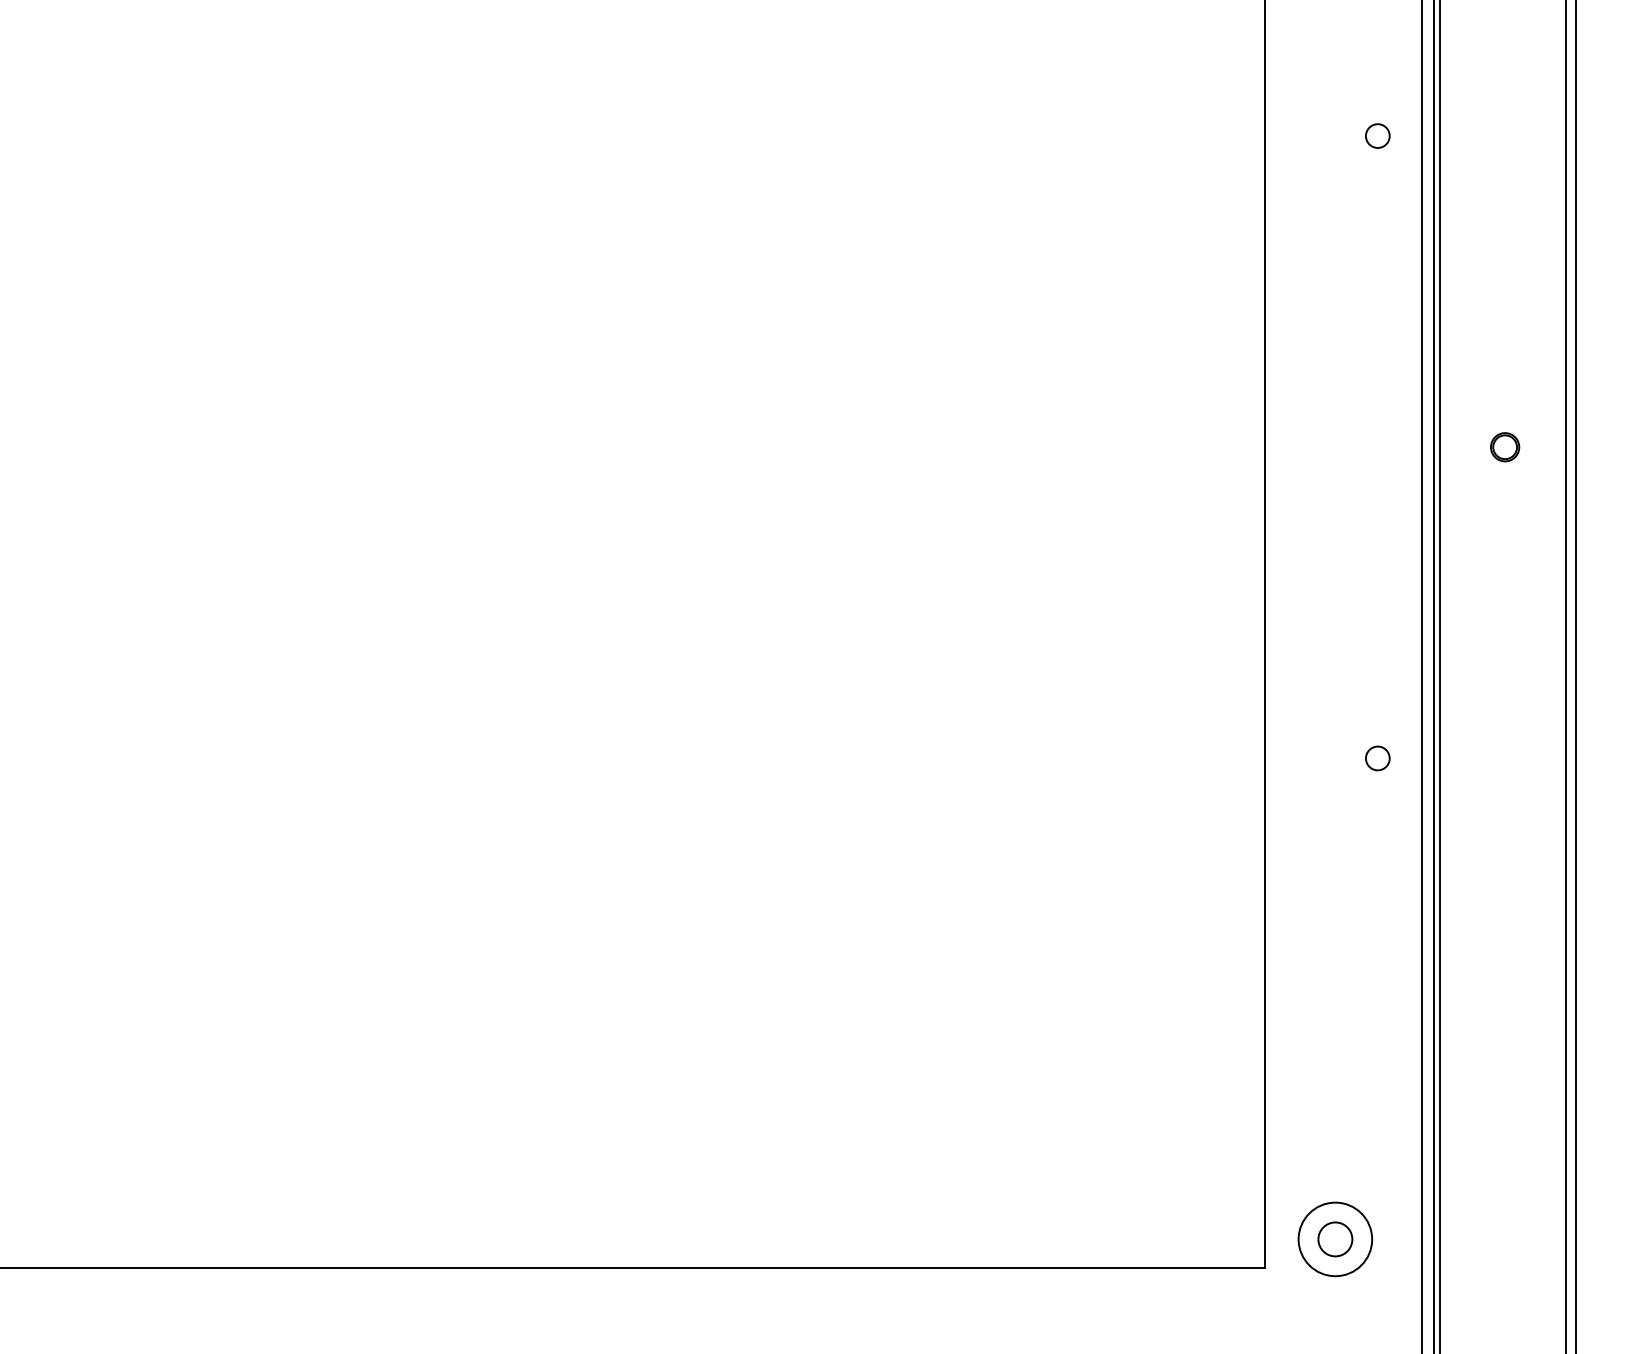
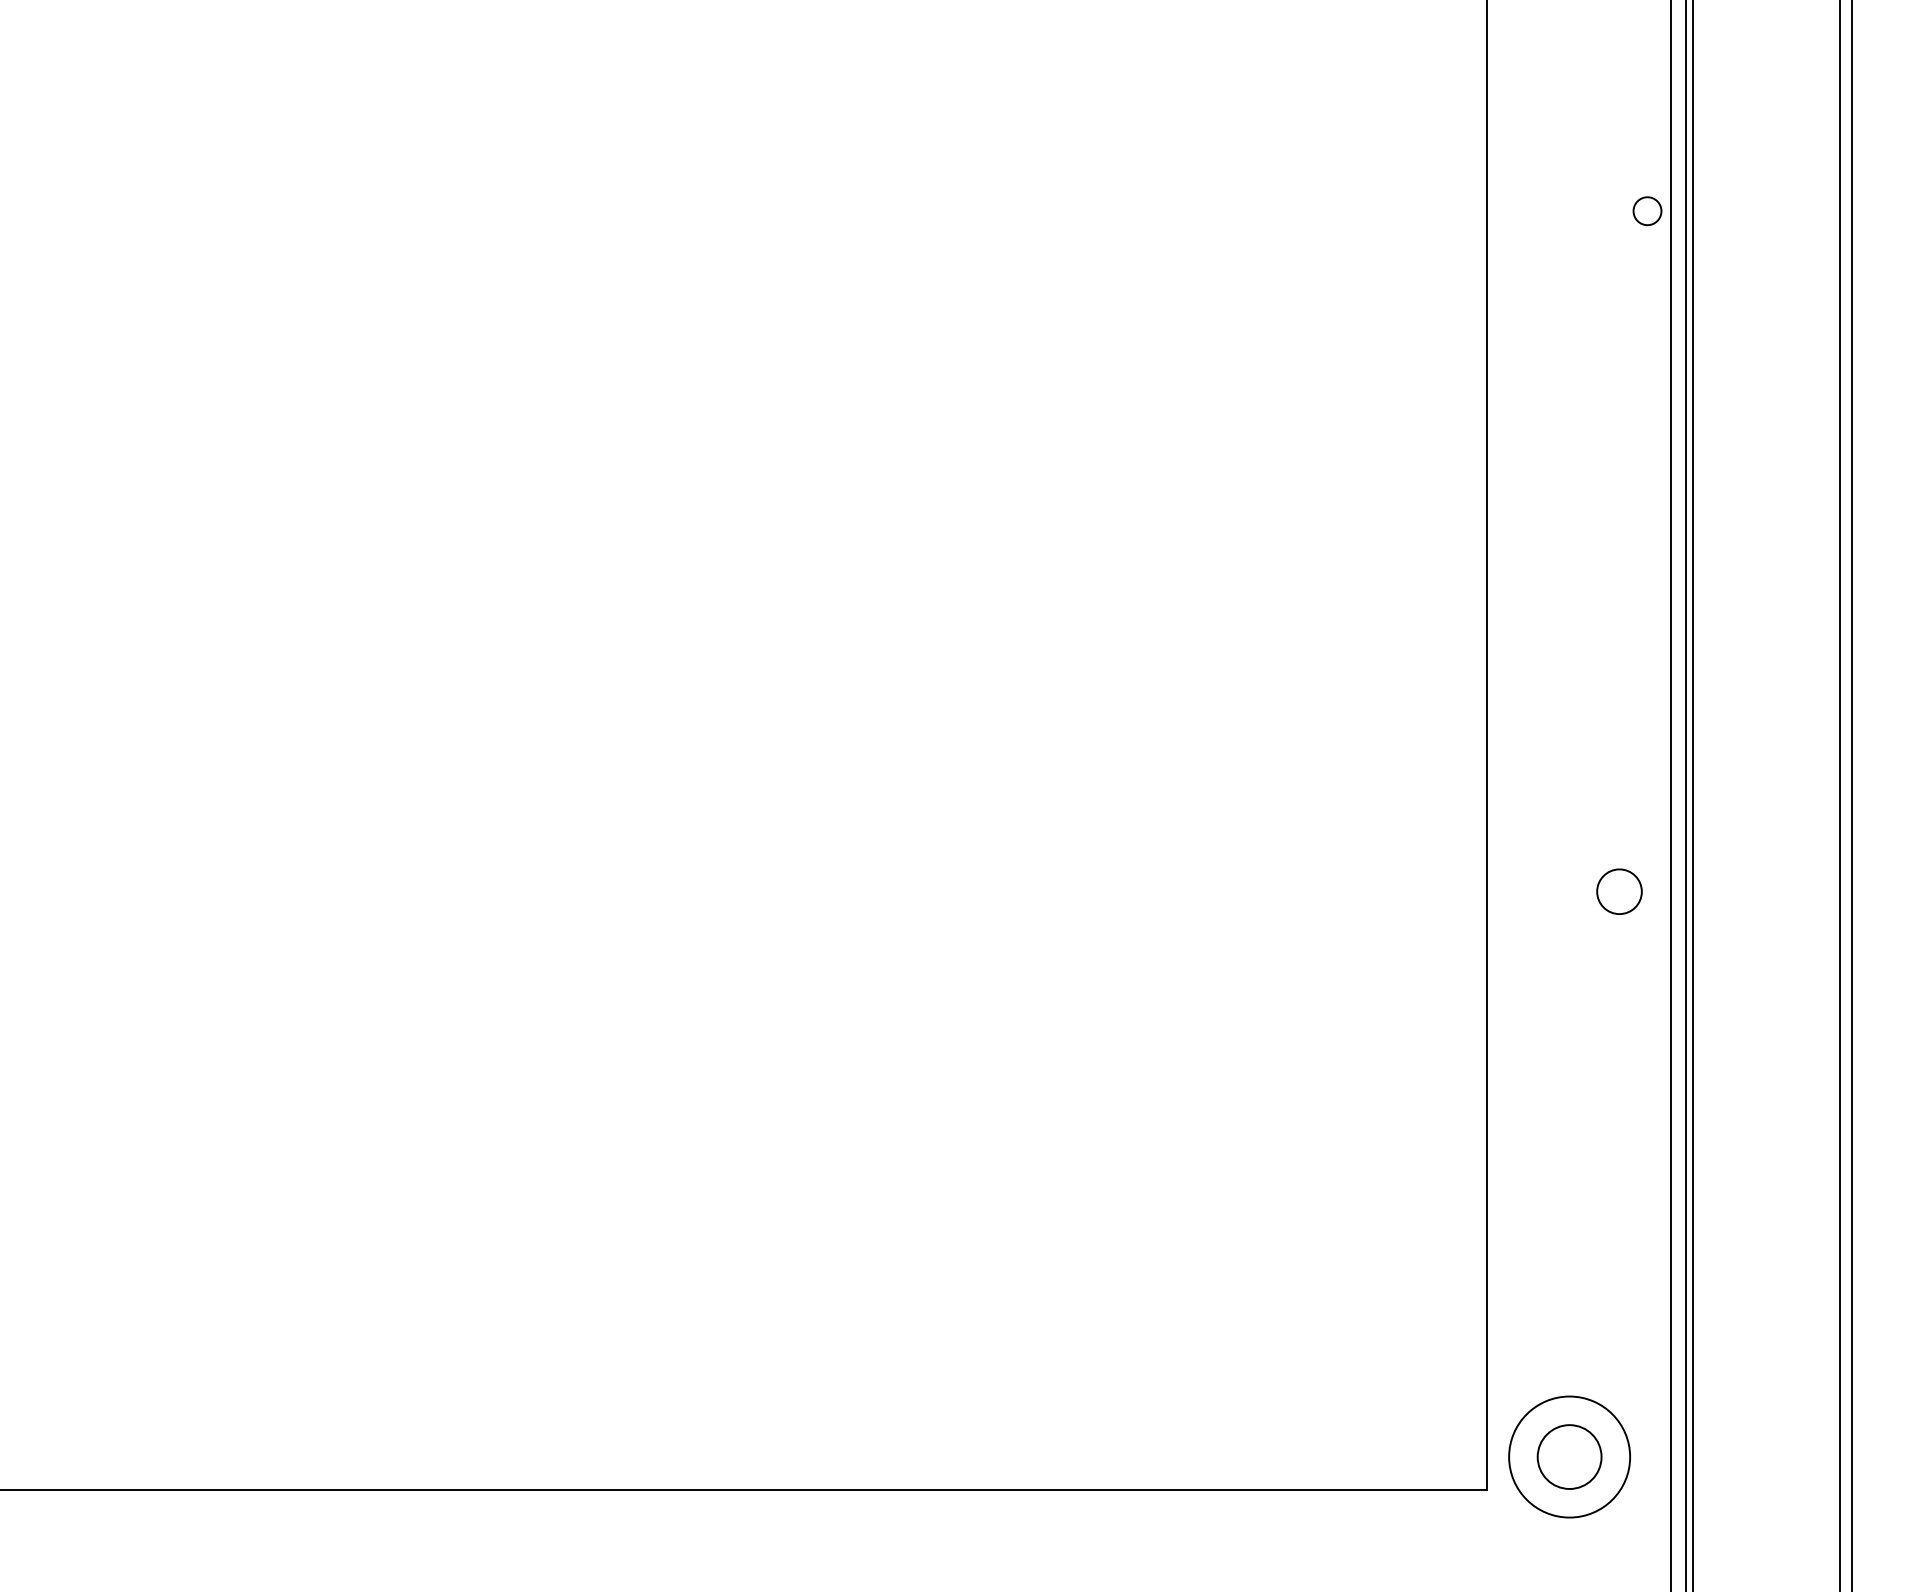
circle: (1377, 136) -> (1647, 211), moved
part: (1504, 446) -> (1768, 525), removed
circle: (1377, 758) -> (1619, 891), size x1.6
circle: (1335, 1238) -> (1569, 1456), size x1.4
circle: (1335, 1239) -> (1569, 1457), size x1.6

